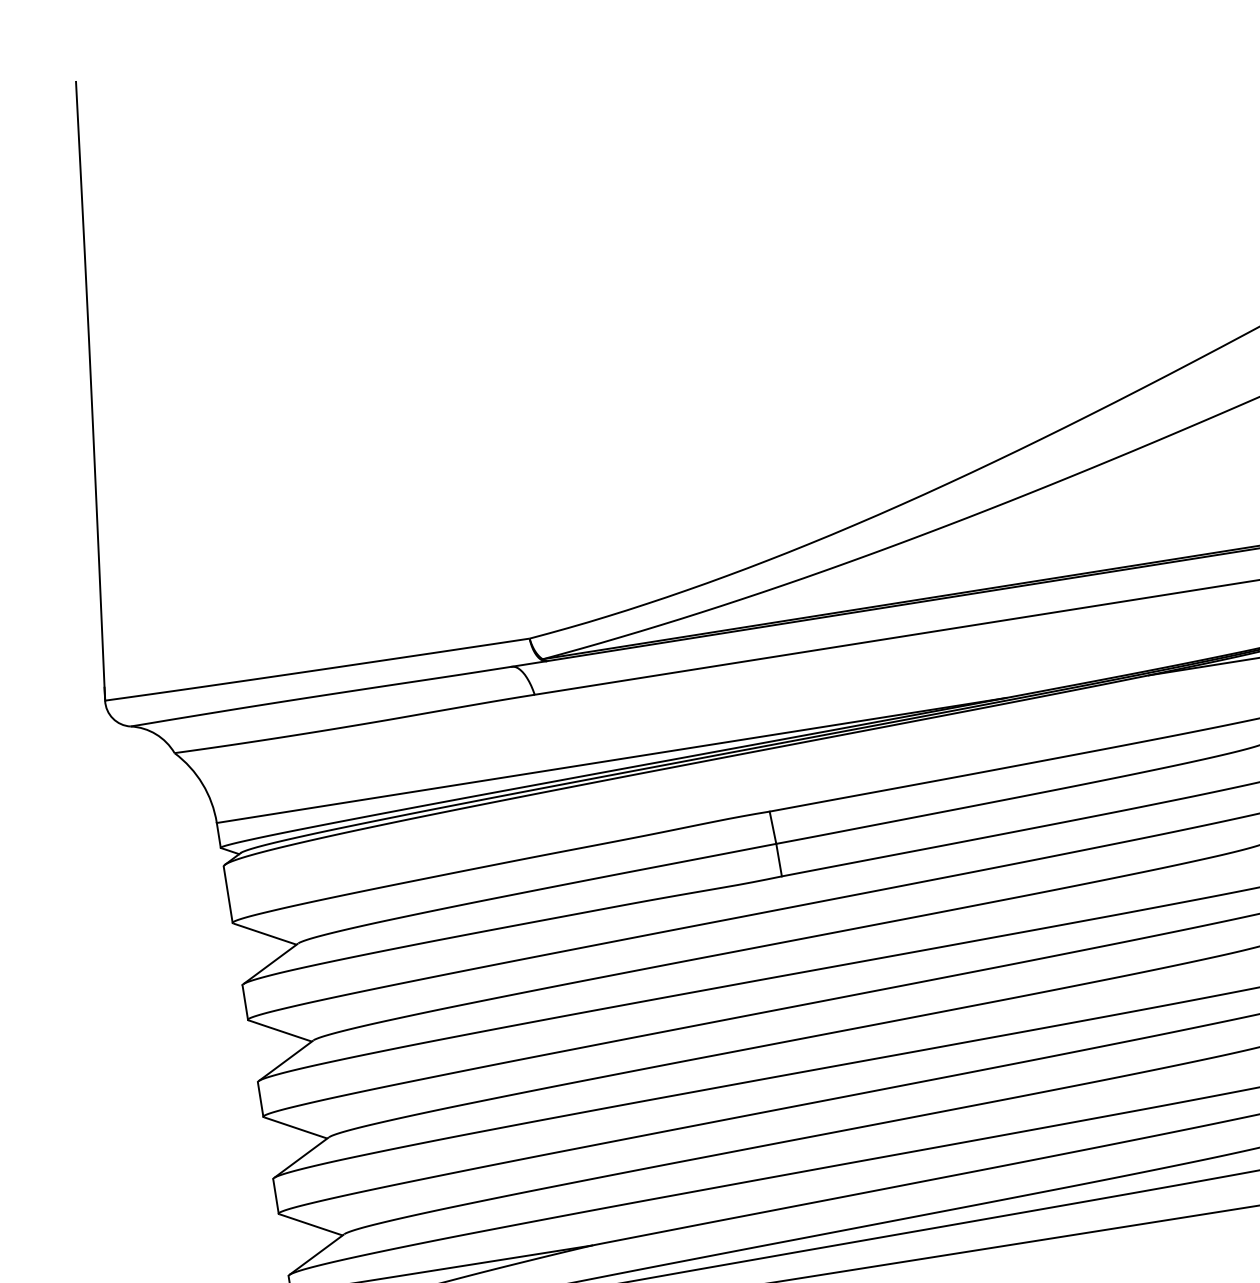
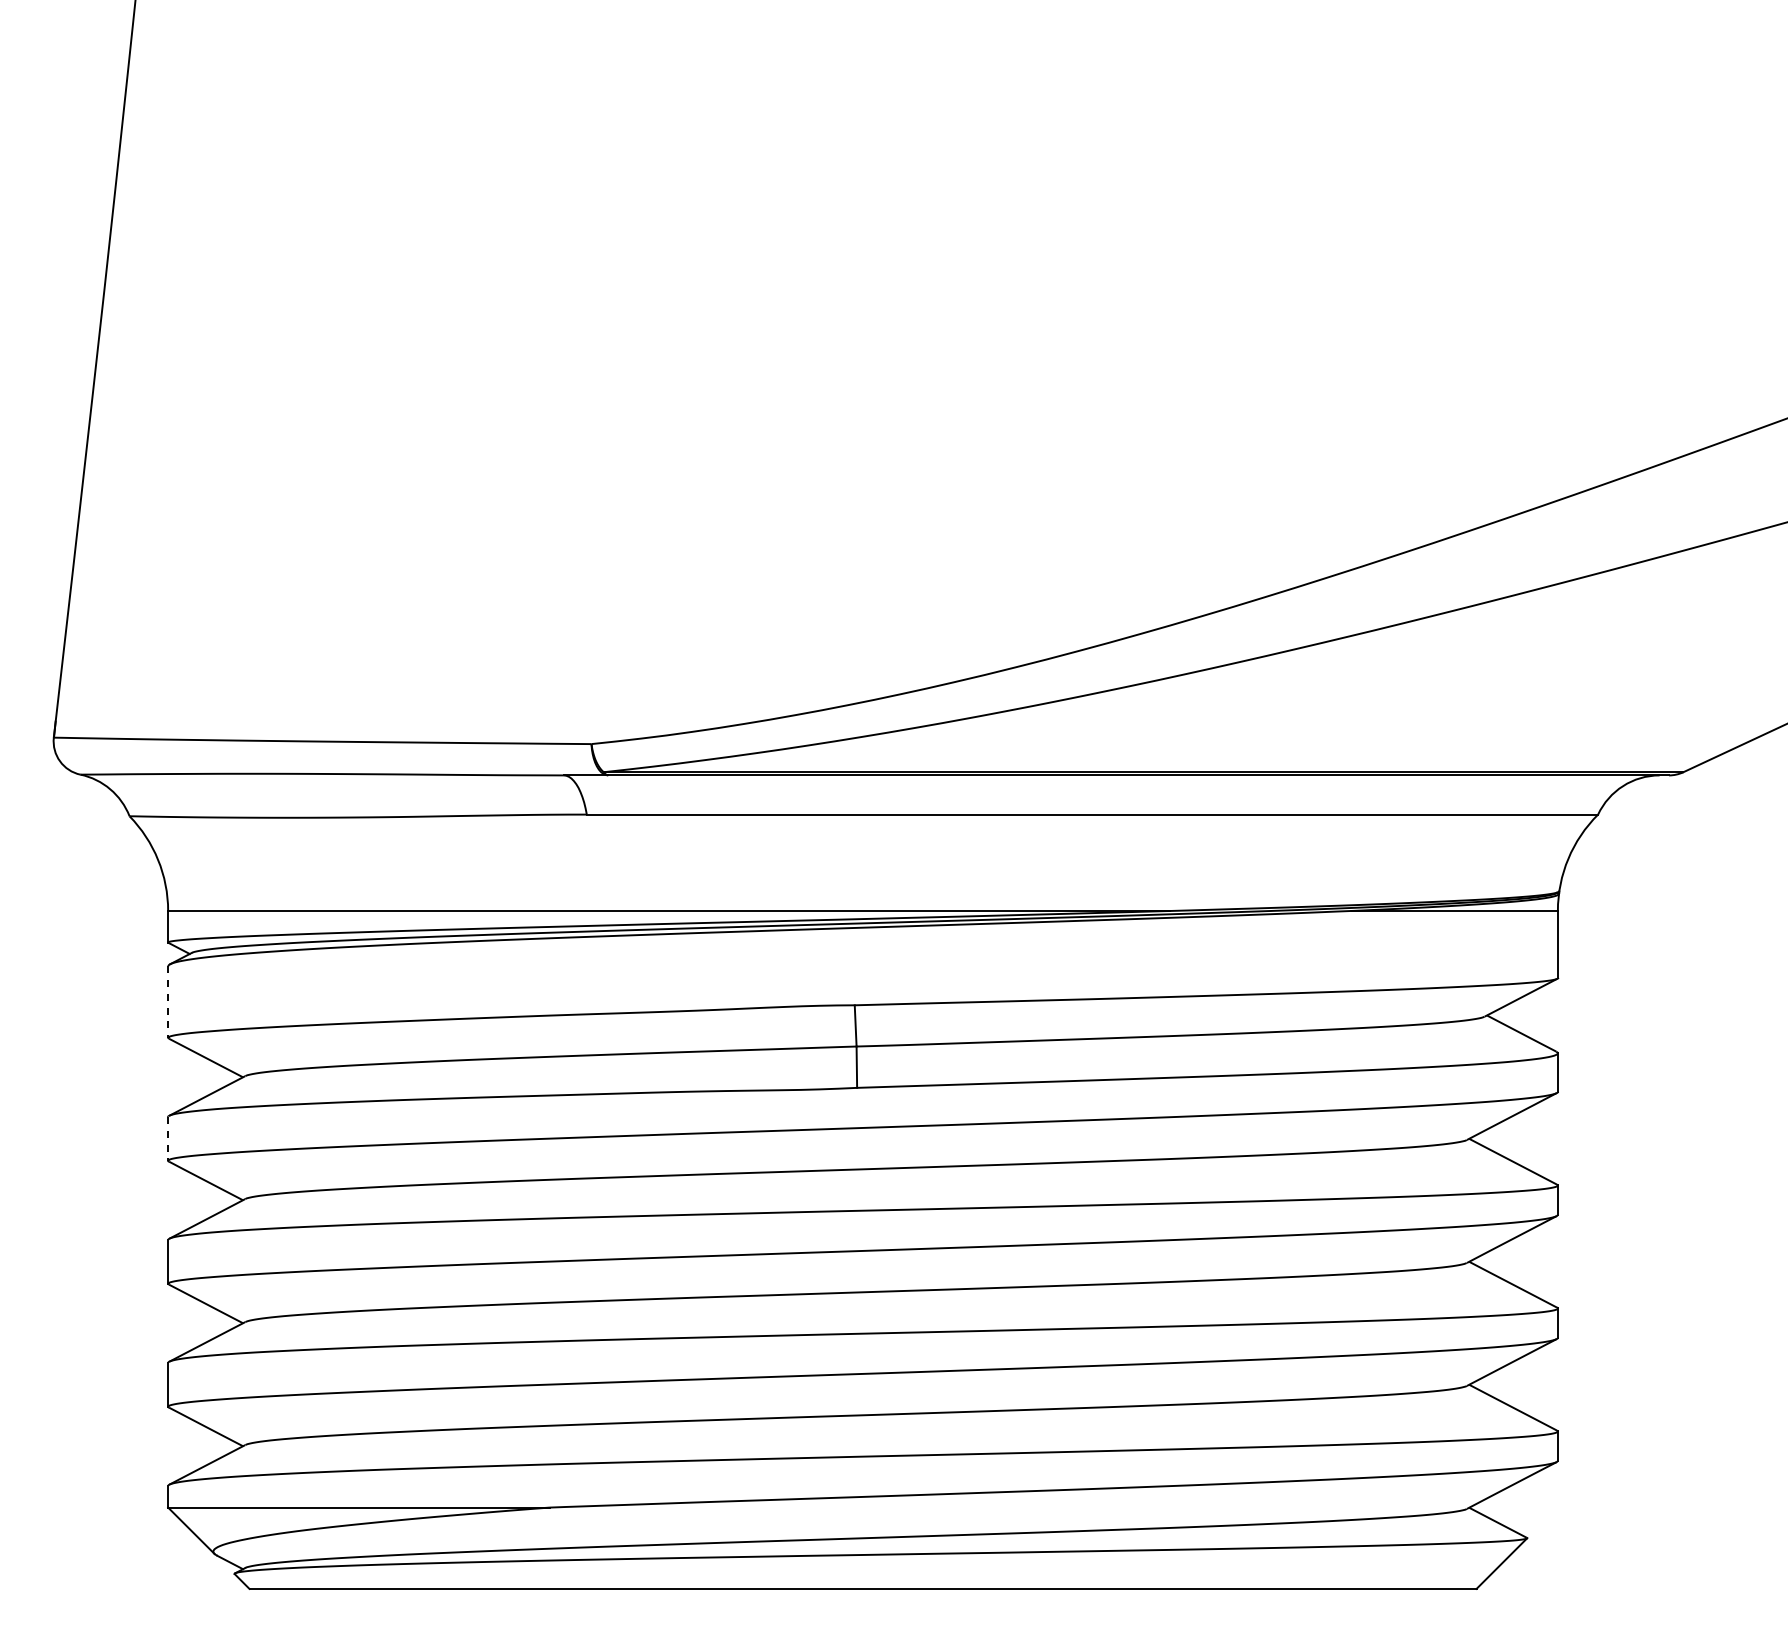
line: (228, 895) -> (168, 1002), solid -> dashed
line: (245, 1002) -> (168, 1138), solid -> dashed

